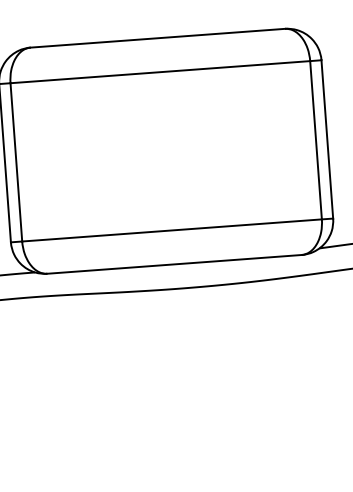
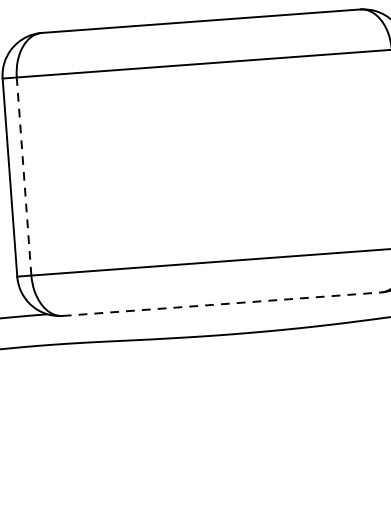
line: (16, 161) -> (24, 175), solid -> dashed
line: (174, 264) -> (221, 304), solid -> dashed

